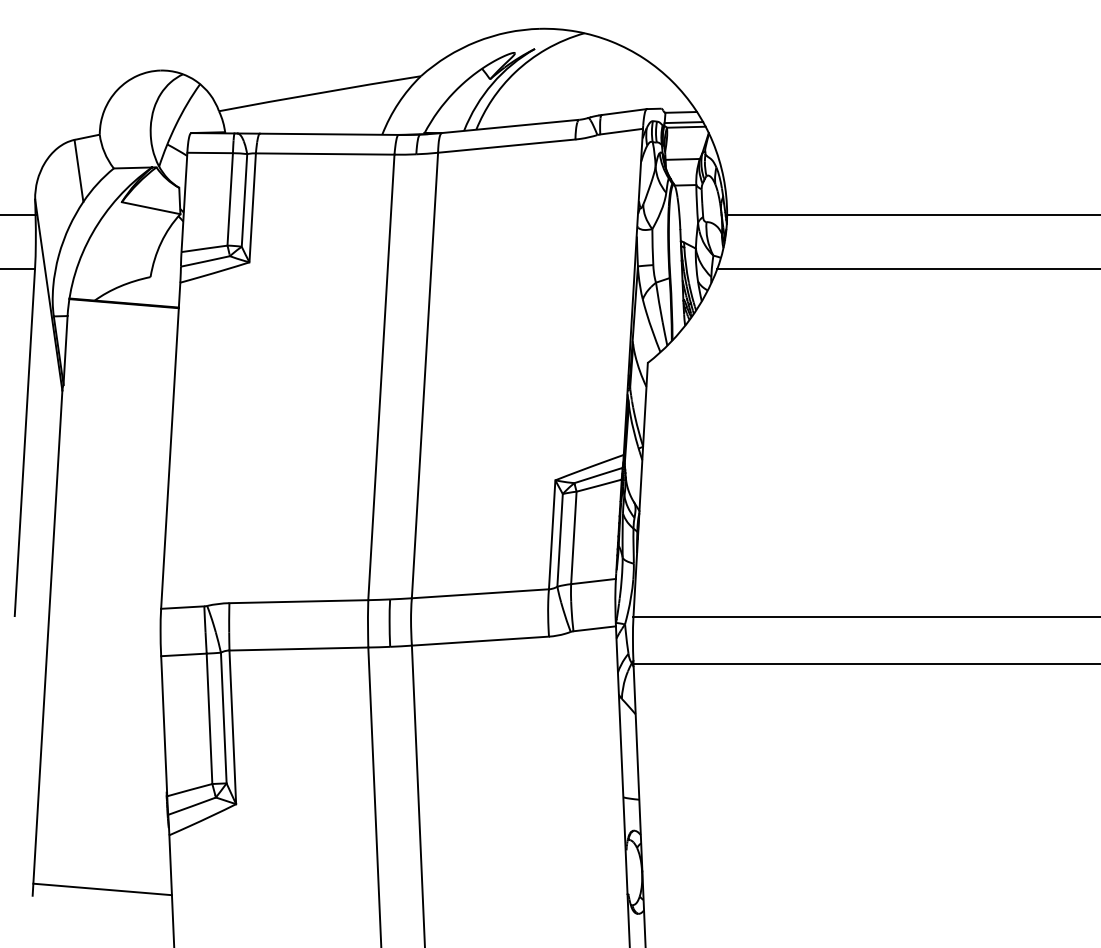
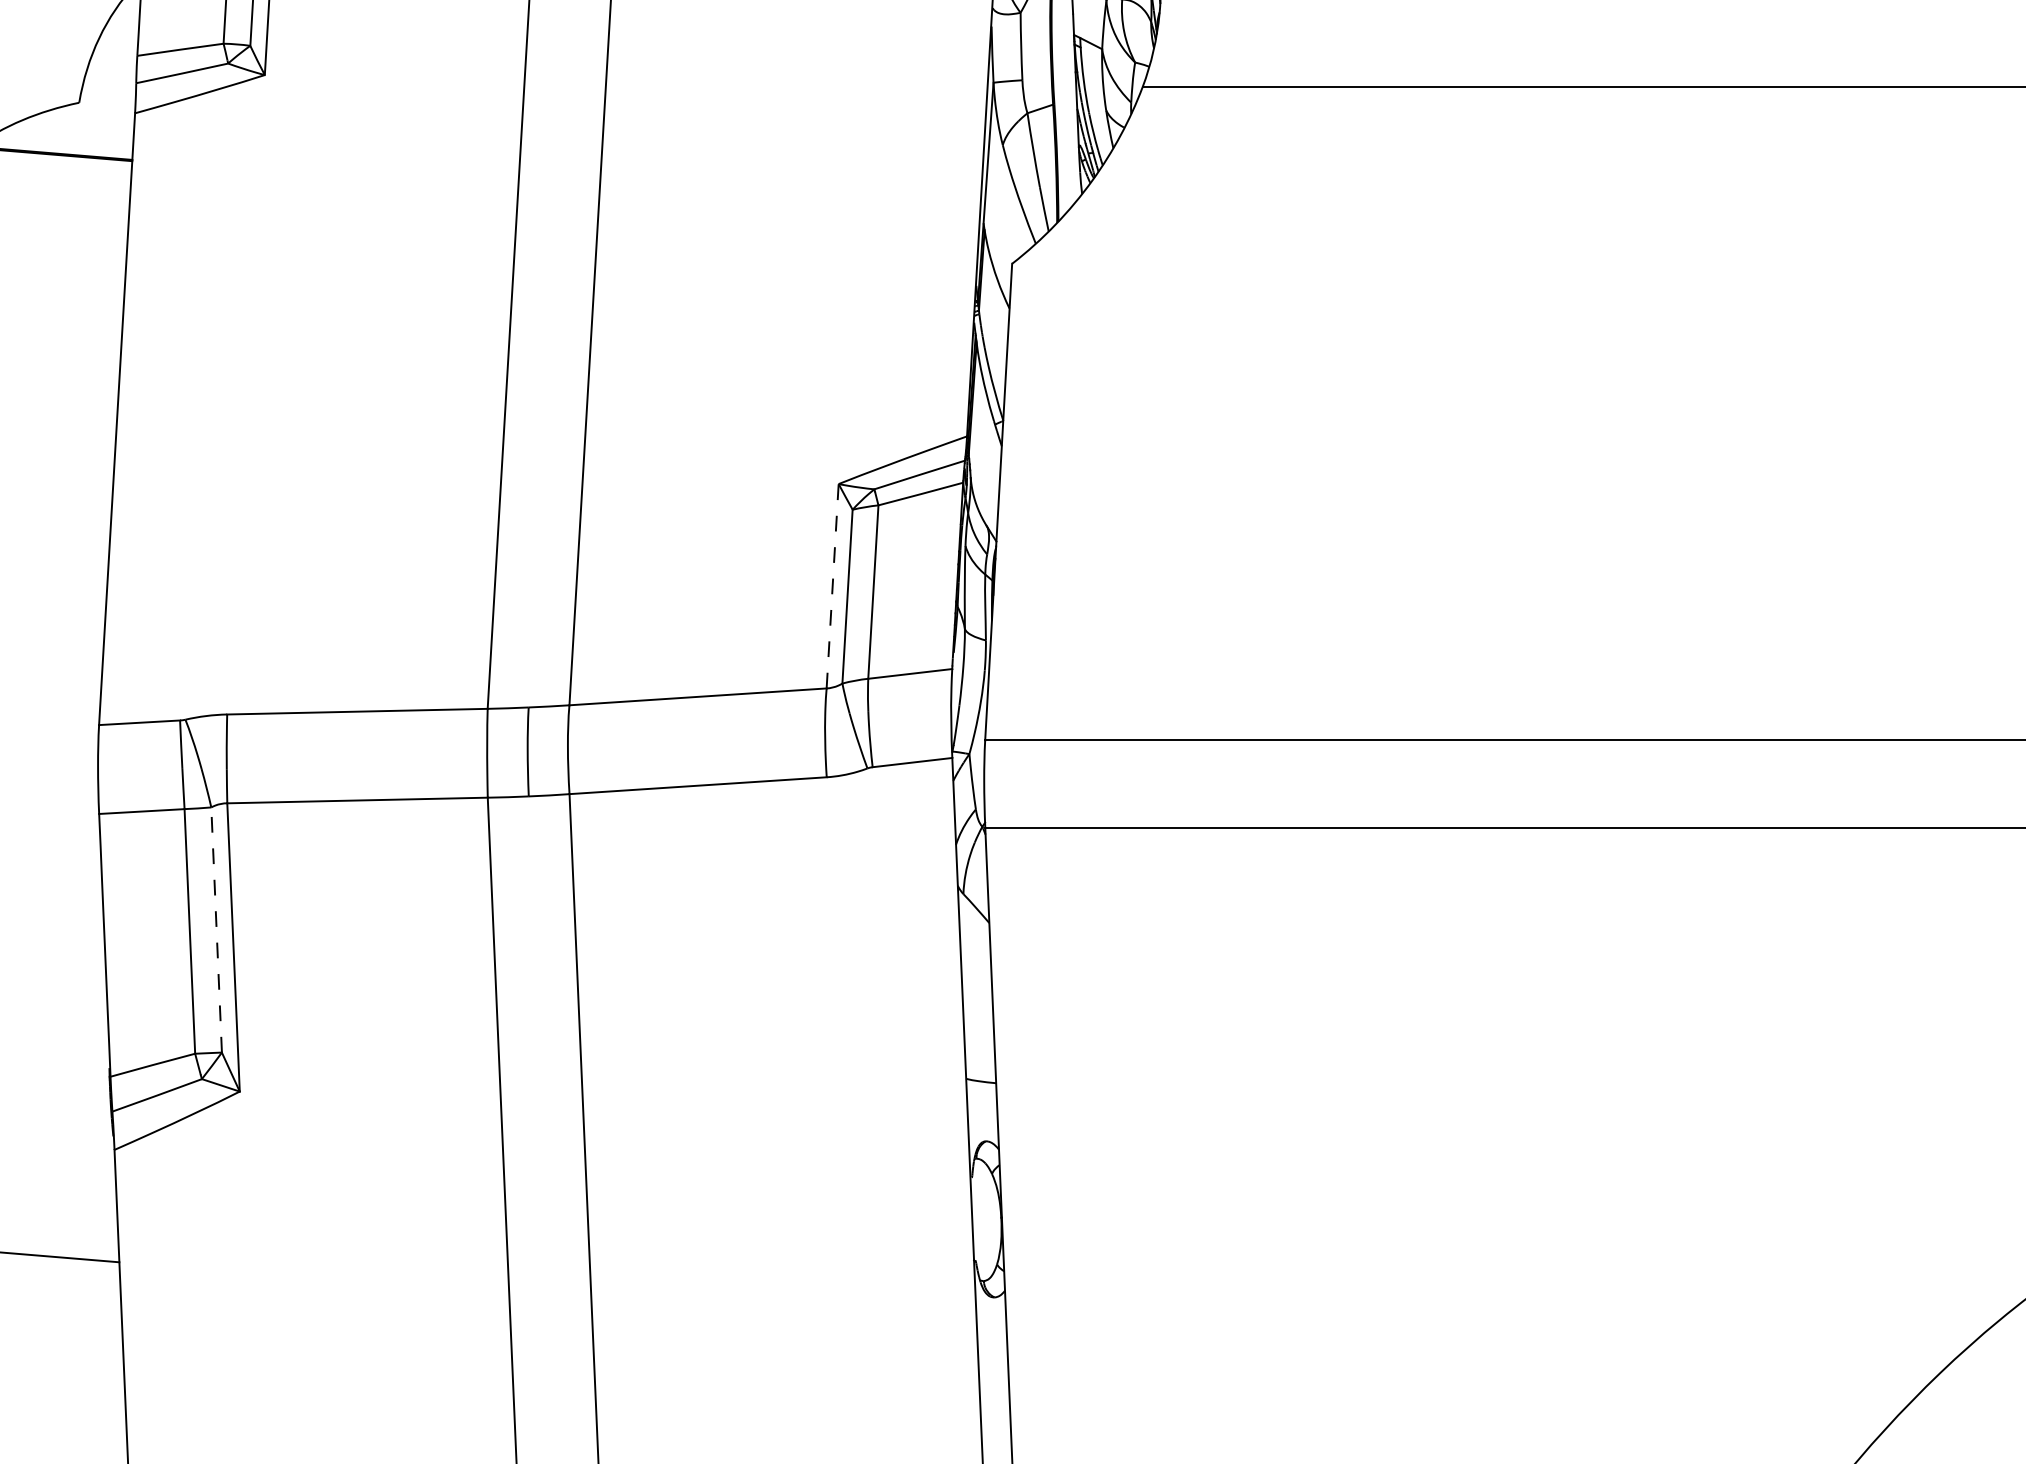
line: (552, 534) -> (833, 585), solid -> dashed
line: (223, 717) -> (216, 928), solid -> dashed

